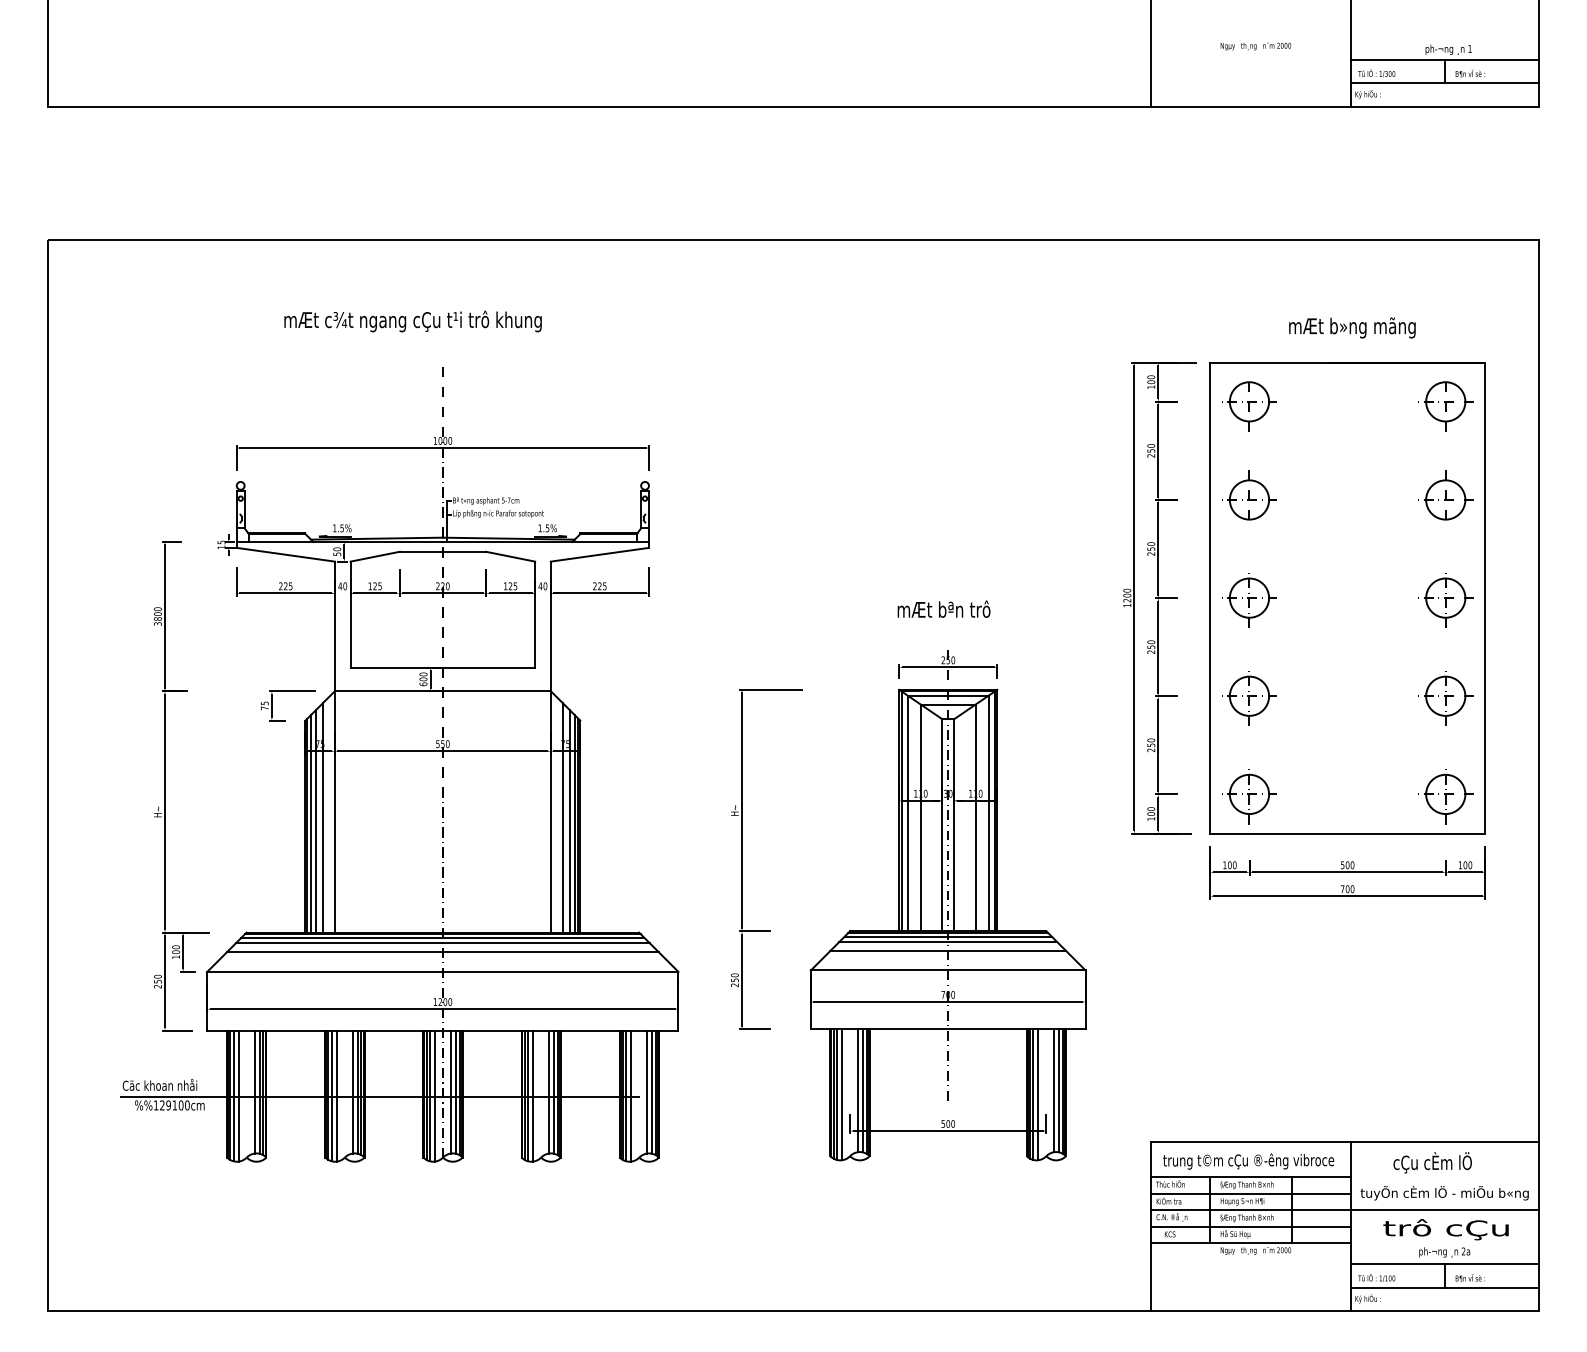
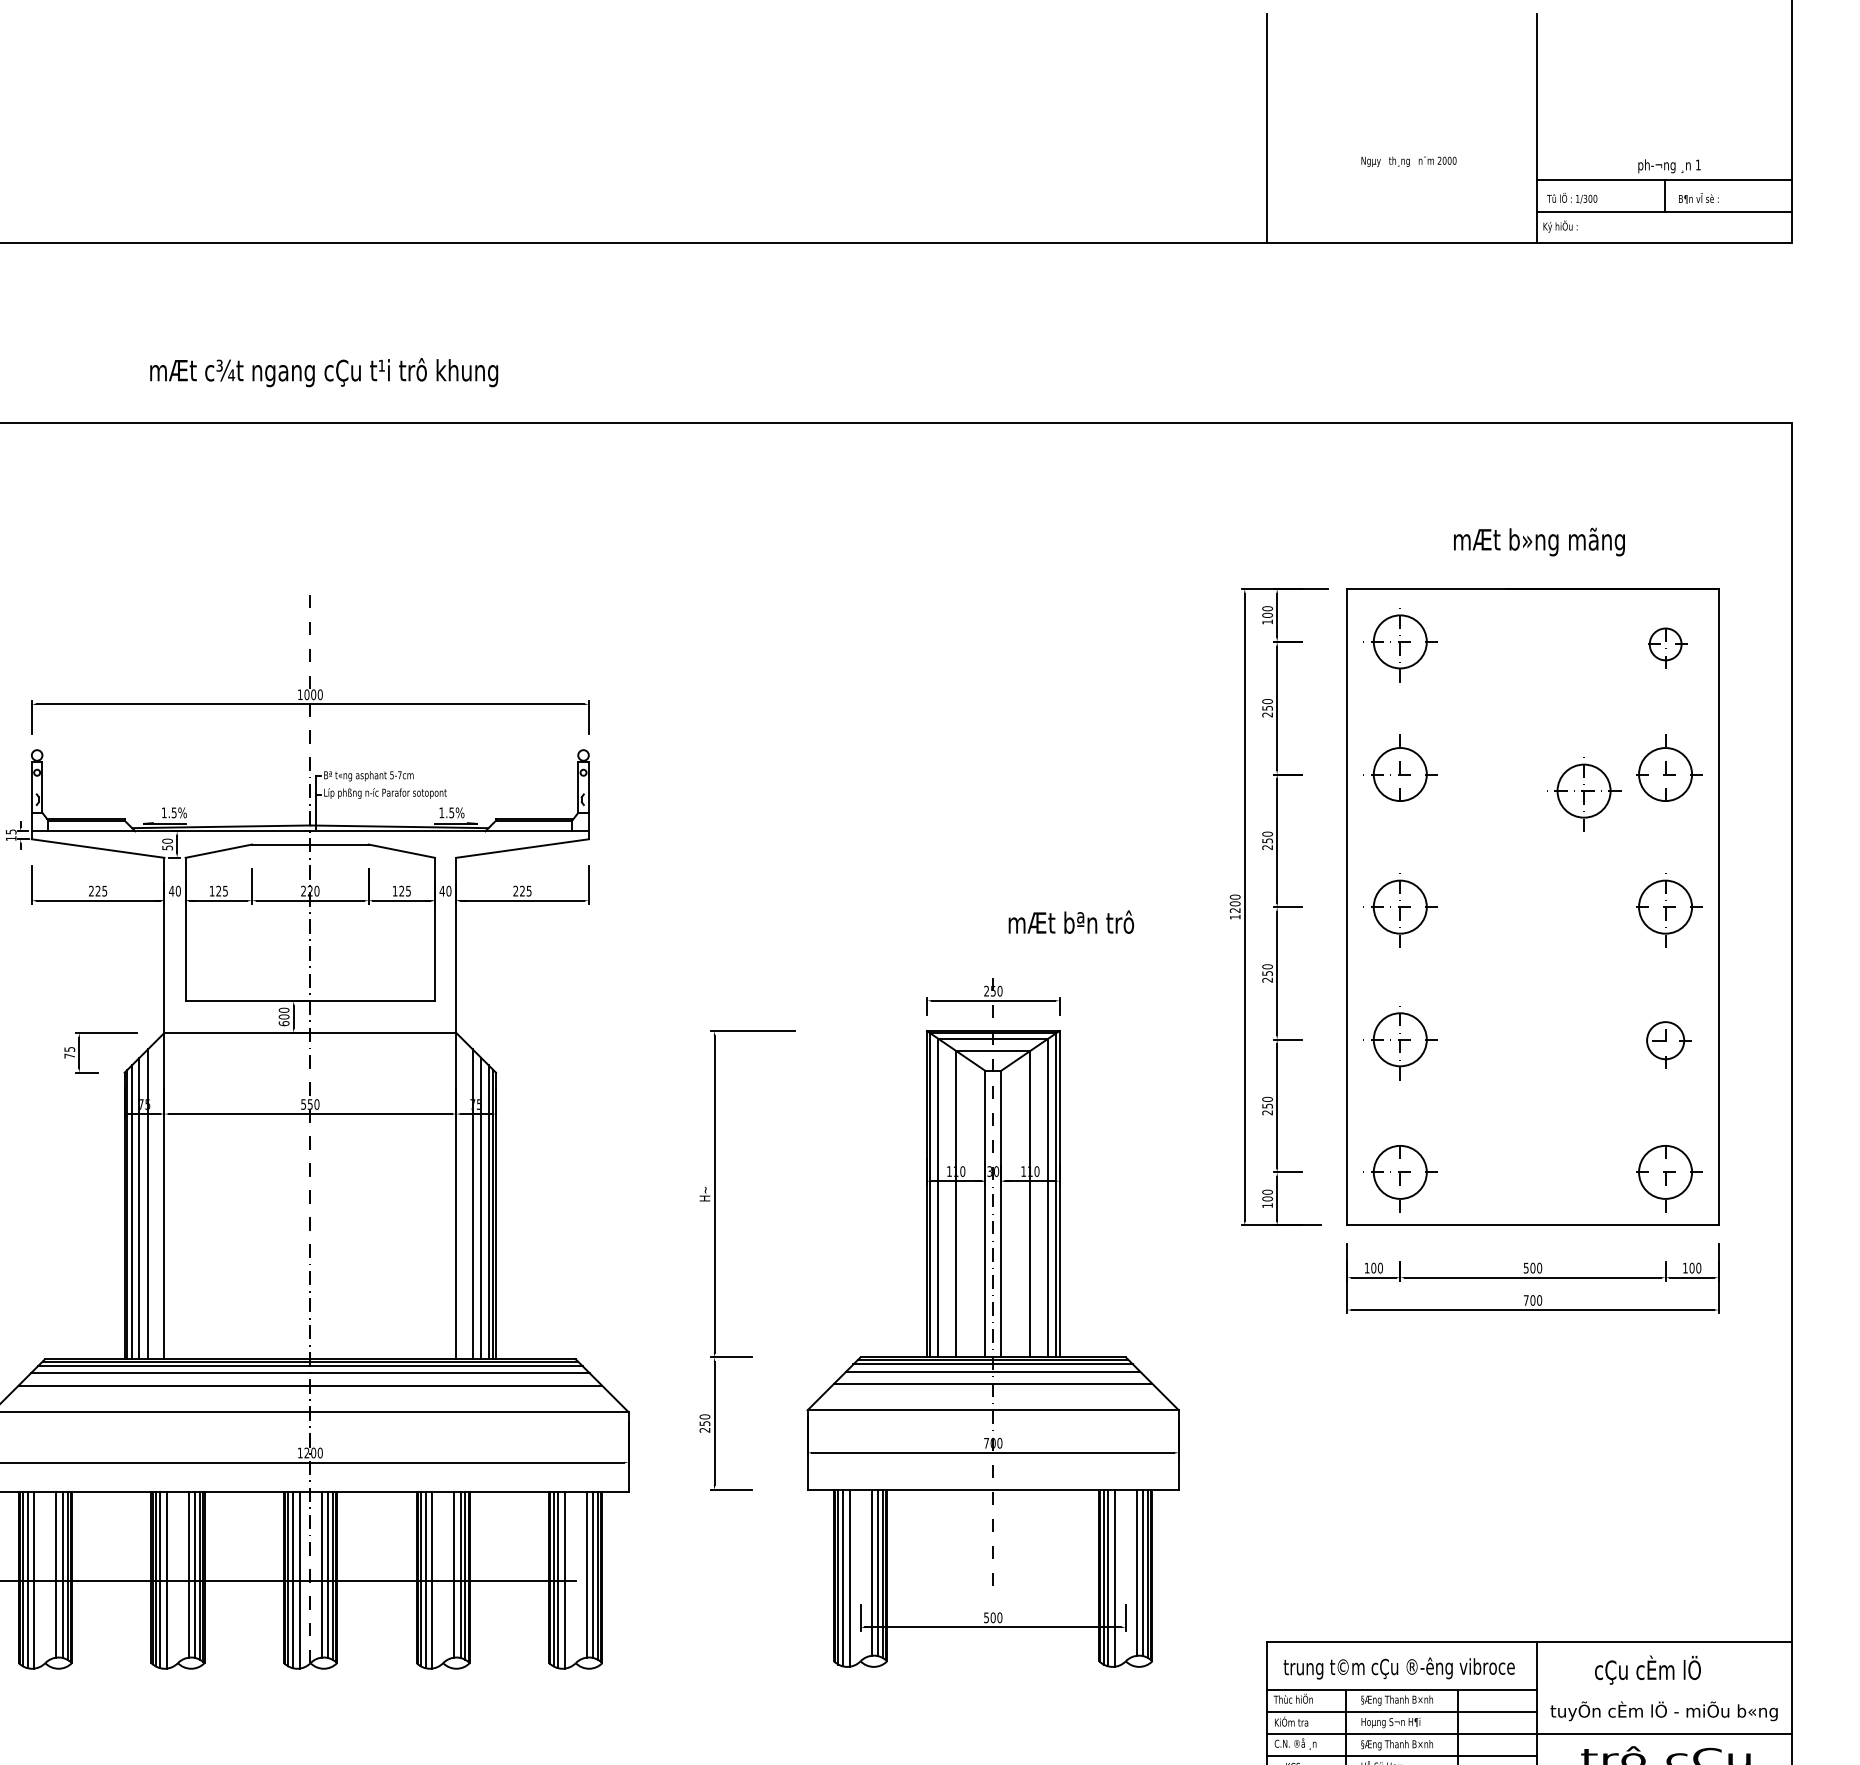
text: (412, 321) -> (323, 372), moved
part: (1445, 406) -> (1665, 648), size x0.6
part: (1385, 514) -> (1584, 794), added
text: (943, 608) -> (1070, 921), moved
part: (1445, 698) -> (1665, 1042), size x0.7

